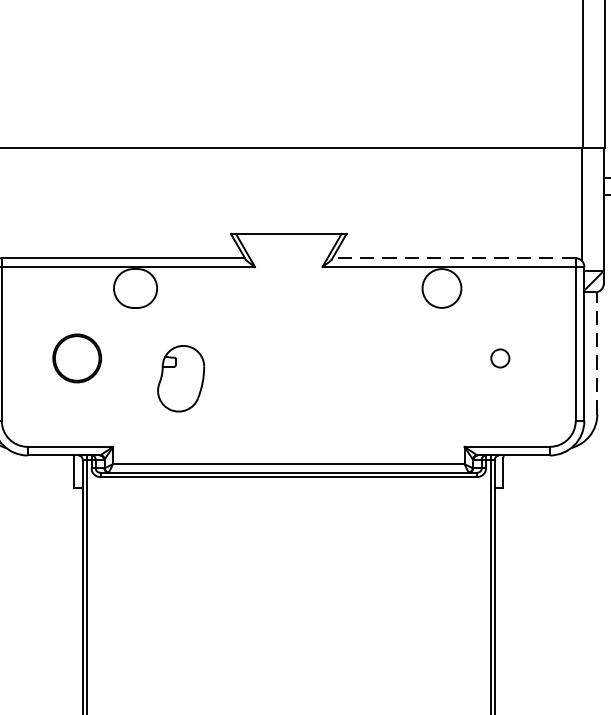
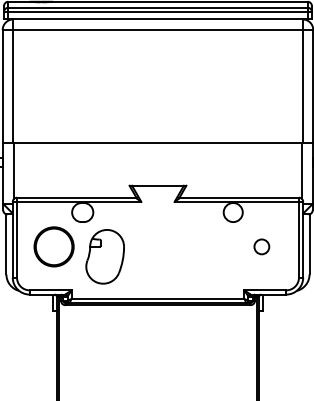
line: (454, 257) -> (239, 197), dashed -> solid
line: (597, 351) -> (309, 243), dashed -> solid
circle: (76, 357) -> (53, 246), size x1.67
circle: (499, 357) -> (261, 246), size x1.67
part: (179, 377) -> (104, 256), size x1.67

